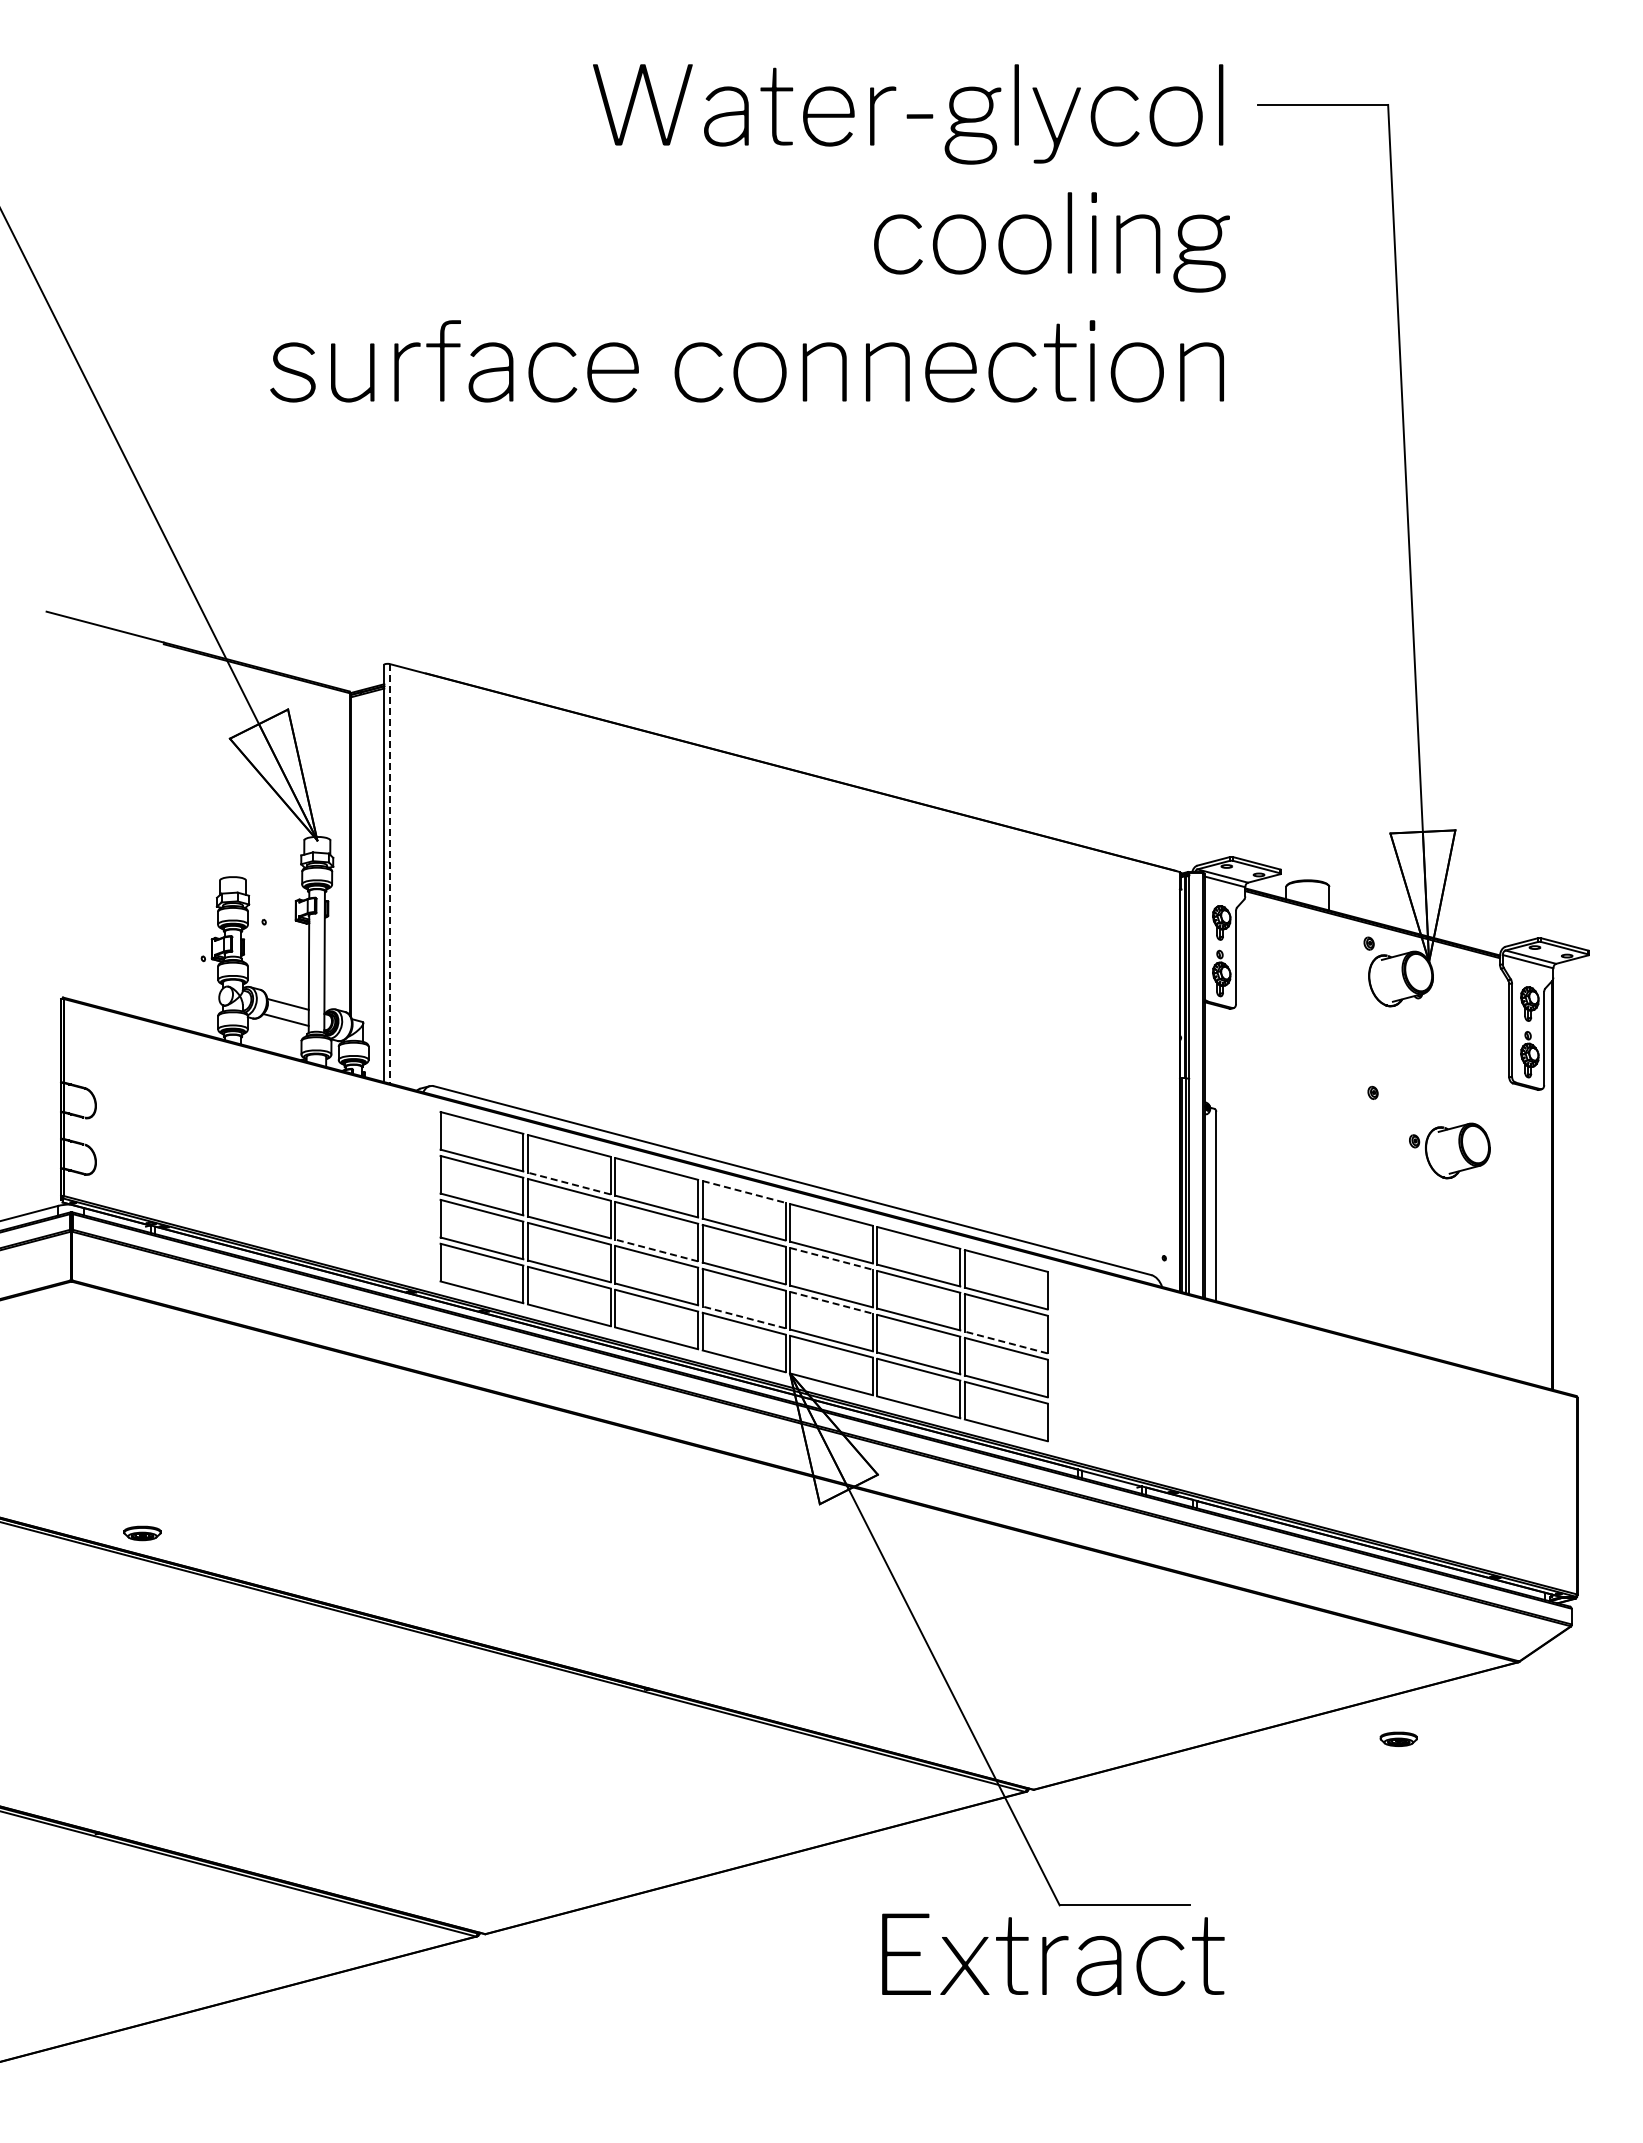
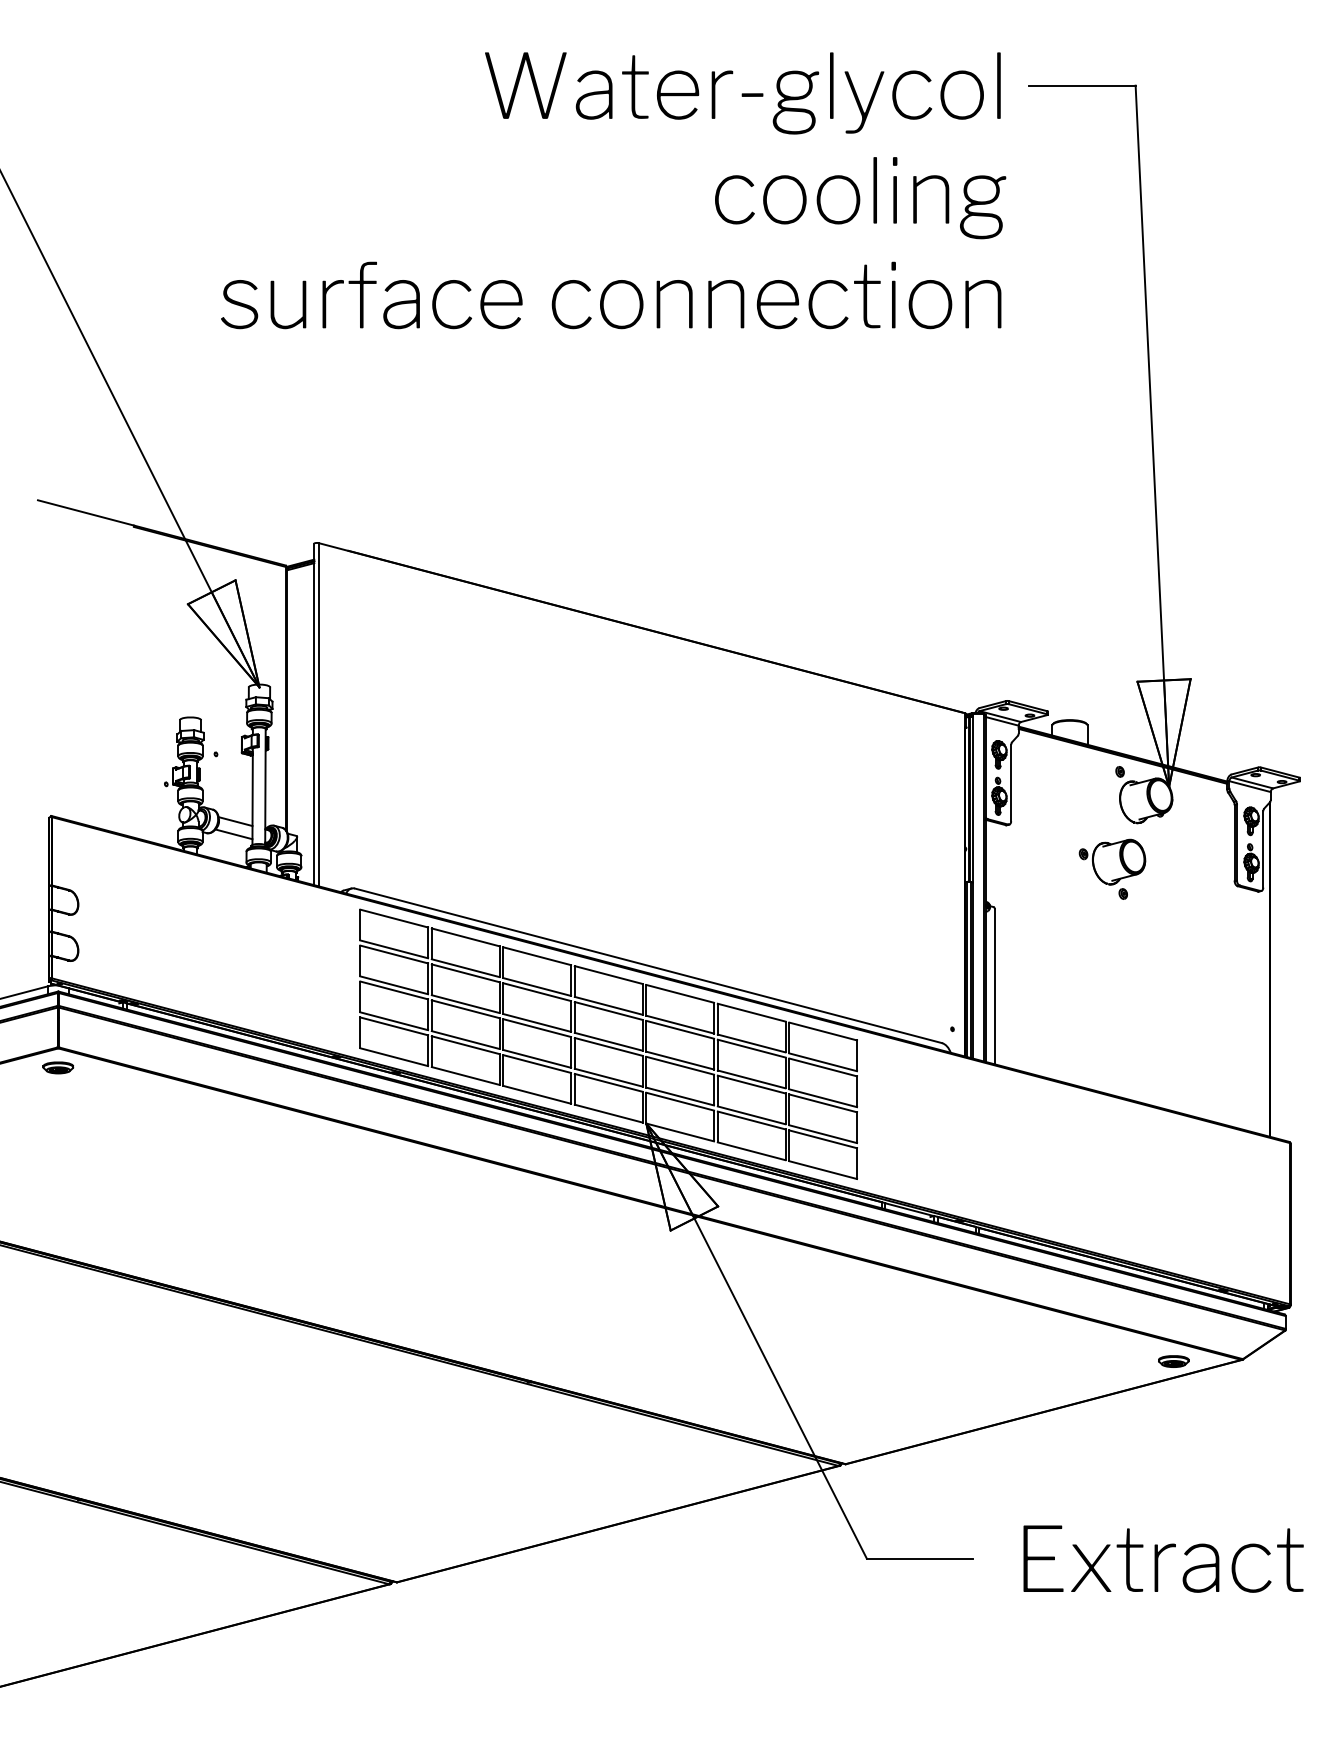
line: (389, 873) -> (318, 714), dashed -> solid
part: (1449, 1150) -> (1112, 861), moved
line: (569, 1183) -> (465, 968), dashed -> solid
line: (744, 1191) -> (608, 974), dashed -> solid
line: (656, 1250) -> (536, 1022), dashed -> solid
line: (831, 1258) -> (680, 1029), dashed -> solid
line: (831, 1302) -> (680, 1065), dashed -> solid
line: (744, 1317) -> (608, 1077), dashed -> solid
line: (1006, 1342) -> (823, 1098), dashed -> solid
part: (142, 1533) -> (58, 1067), moved
part: (1398, 1738) -> (1173, 1360), moved
text: (1053, 1954) -> (1163, 1558), moved

